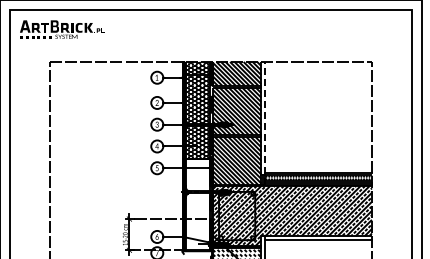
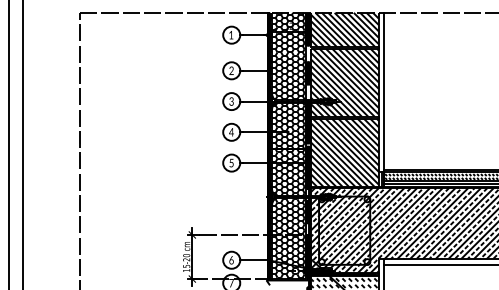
line: (265, 122) -> (384, 98), dashed -> solid
hatch: (197, 204) -> (288, 214), added

